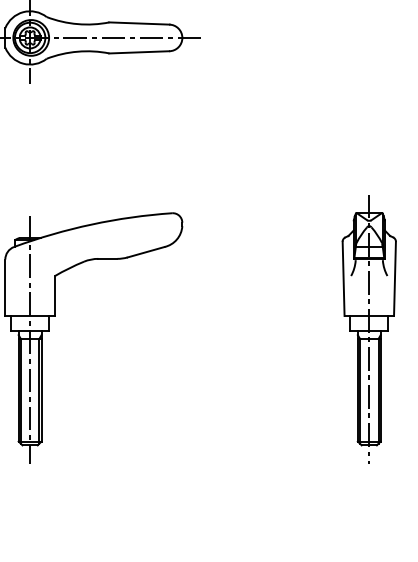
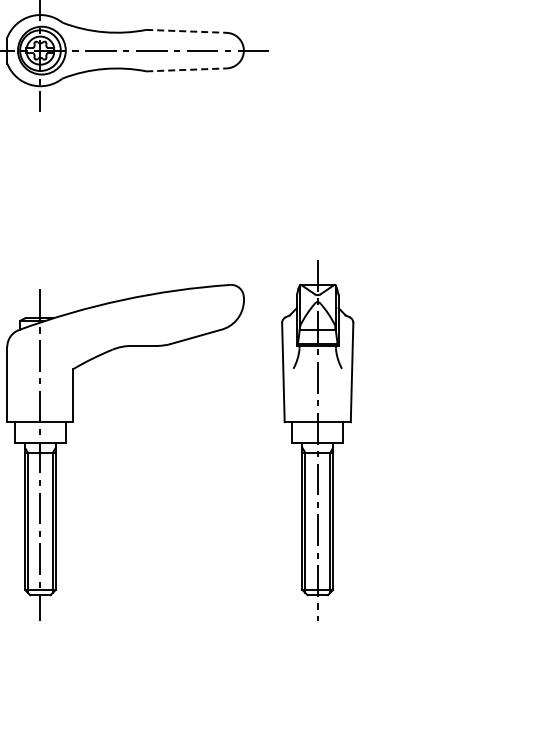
line: (139, 23) -> (186, 31), solid -> dashed
line: (139, 52) -> (186, 69), solid -> dashed
part: (369, 329) -> (317, 440), moved

